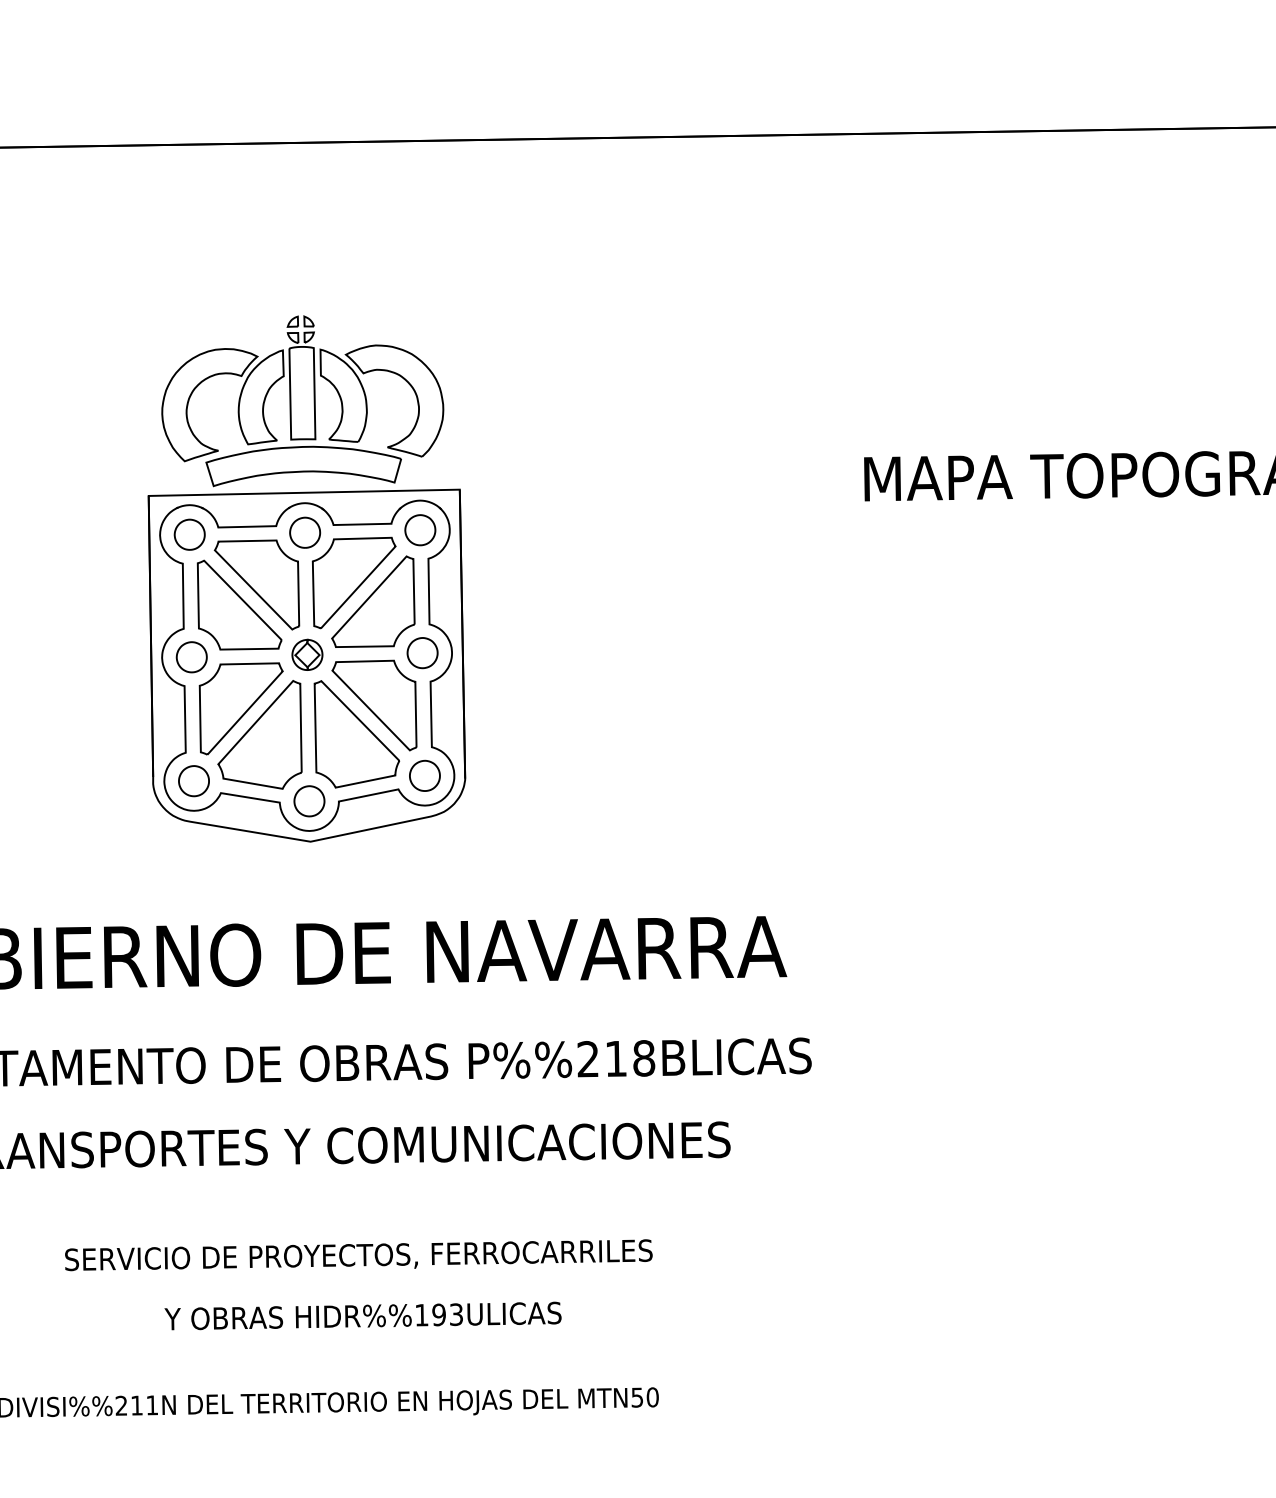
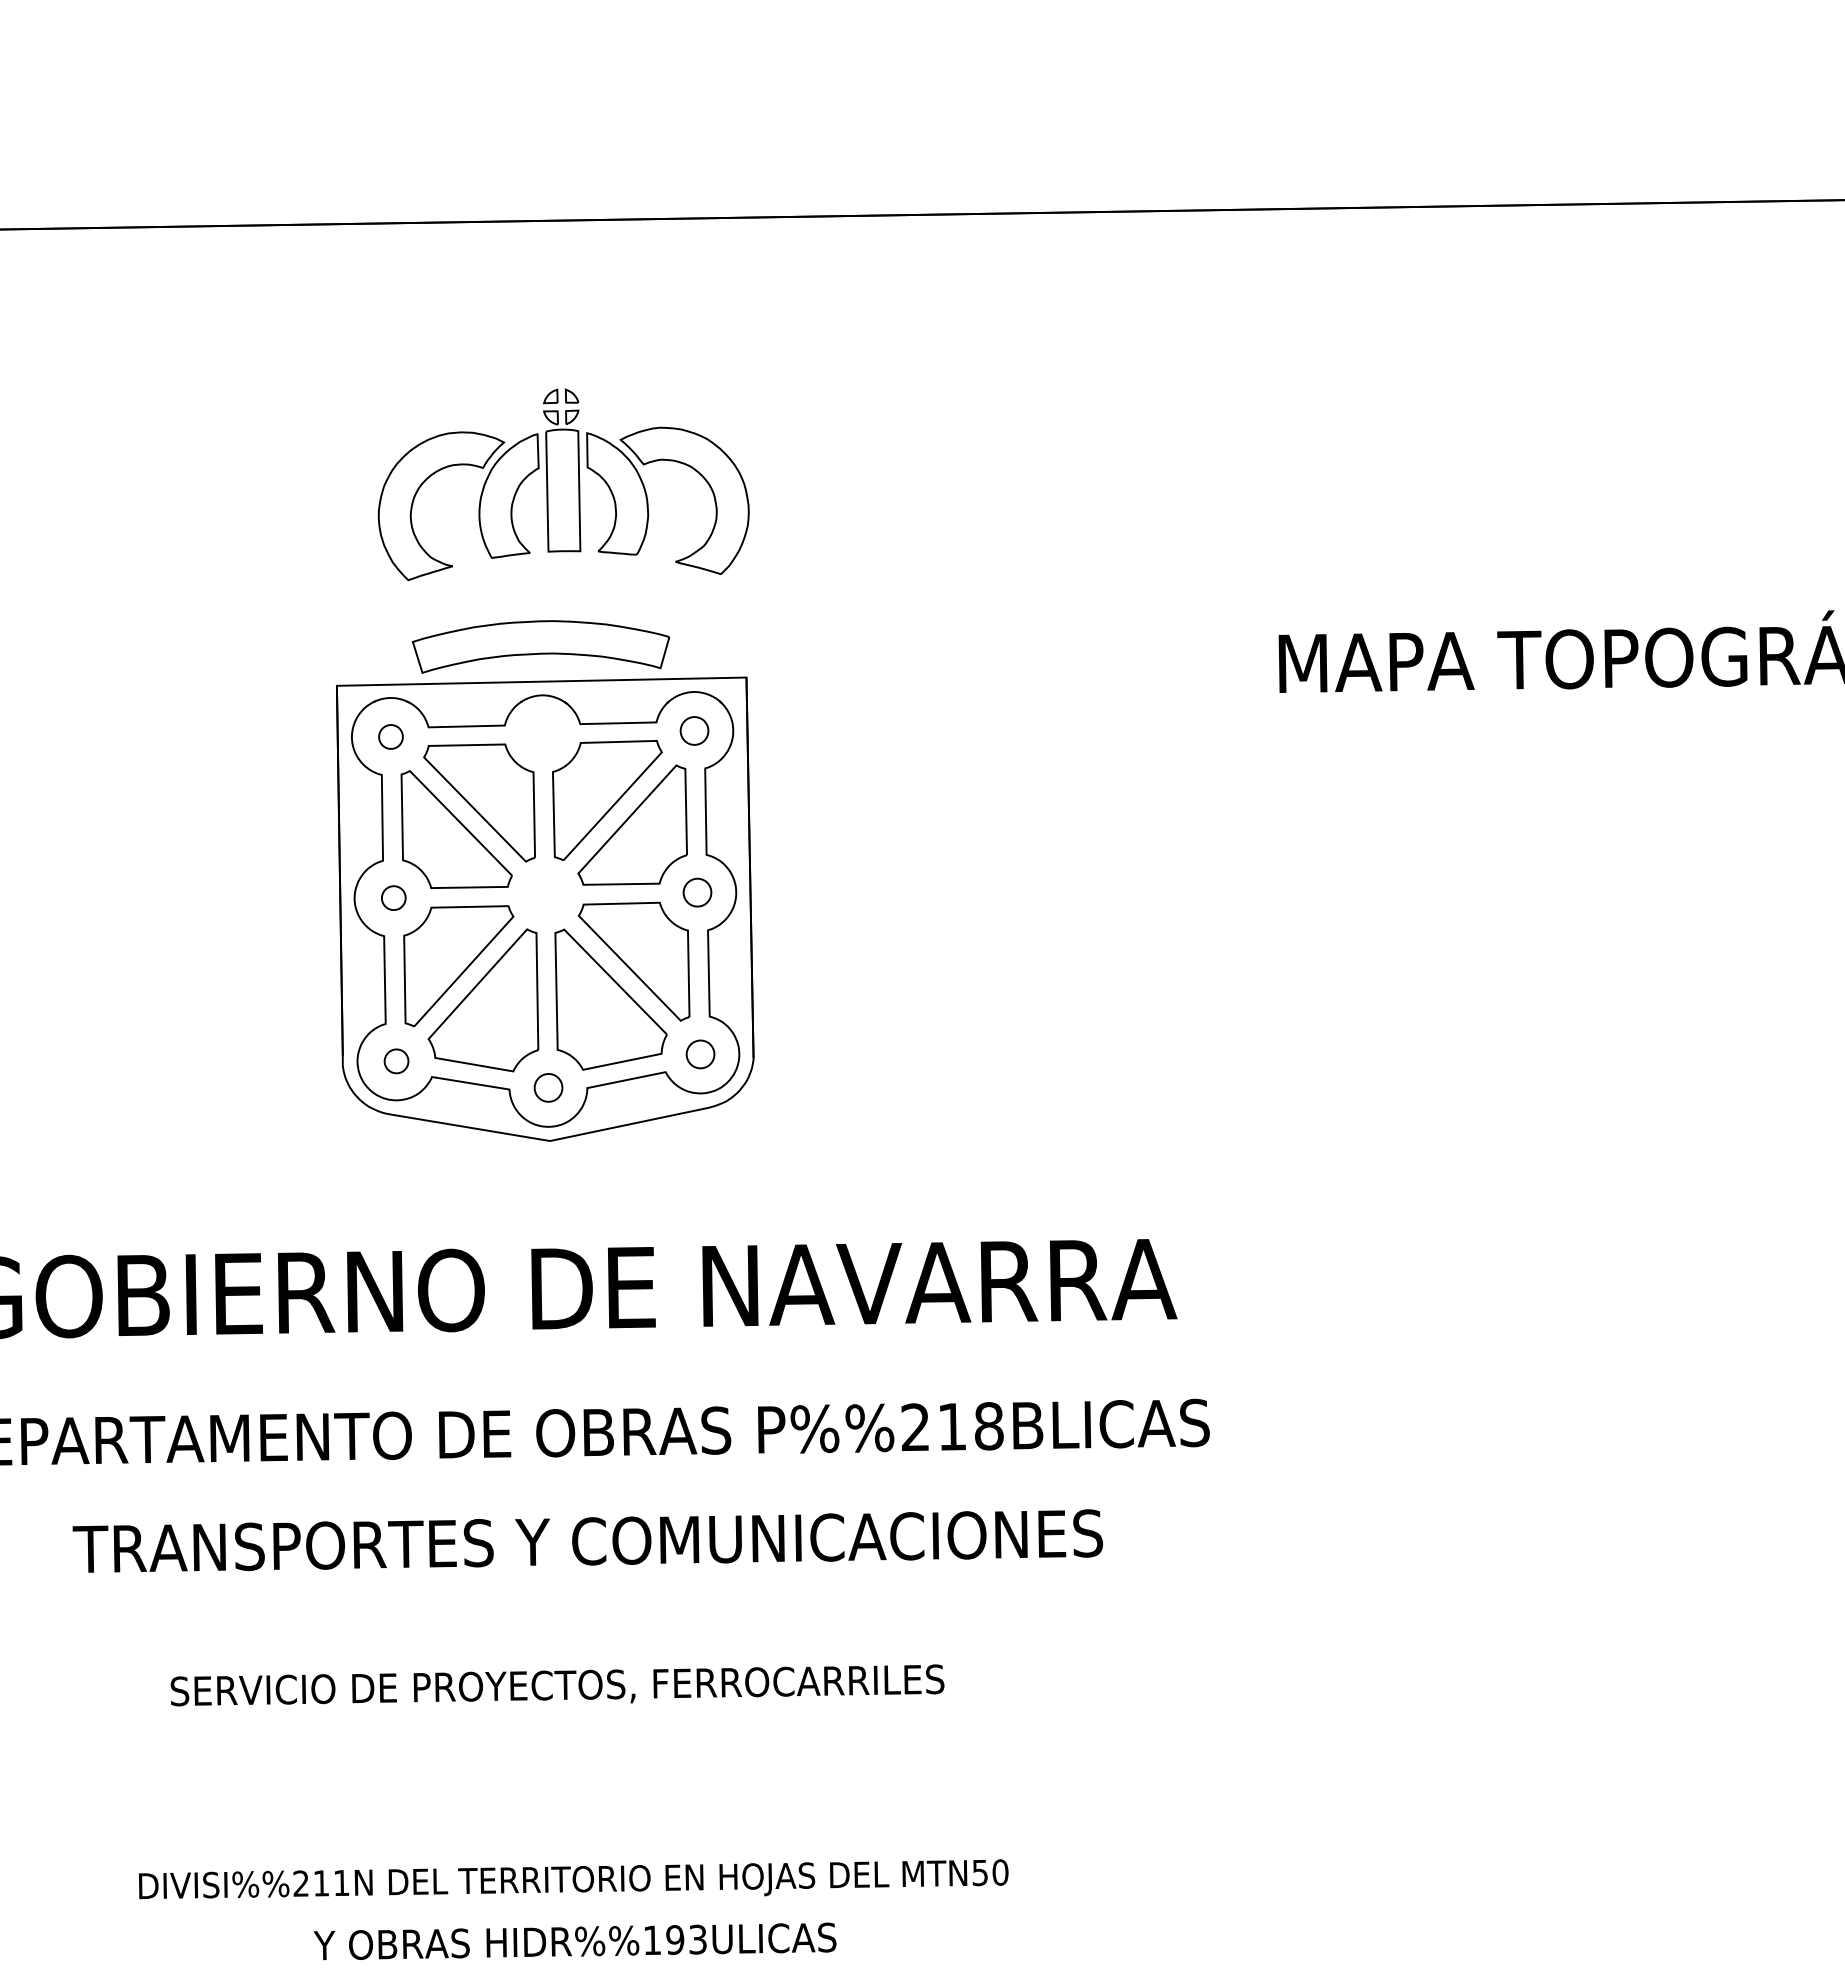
part: (302, 388) -> (563, 484), moved
part: (420, 529) -> (694, 730), size x0.7
part: (304, 532) -> (542, 734), removed
part: (189, 534) -> (390, 736), size x0.6
part: (422, 652) -> (697, 892), size x0.7
part: (307, 654) -> (545, 894), removed
part: (191, 656) -> (393, 897), size x0.6
part: (424, 775) -> (700, 1054), size x0.7
part: (193, 781) -> (396, 1061), size x0.6
part: (309, 801) -> (548, 1087), size x0.7
text: (358, 1255) -> (557, 1685), moved
text: (362, 1316) -> (574, 1941), moved

